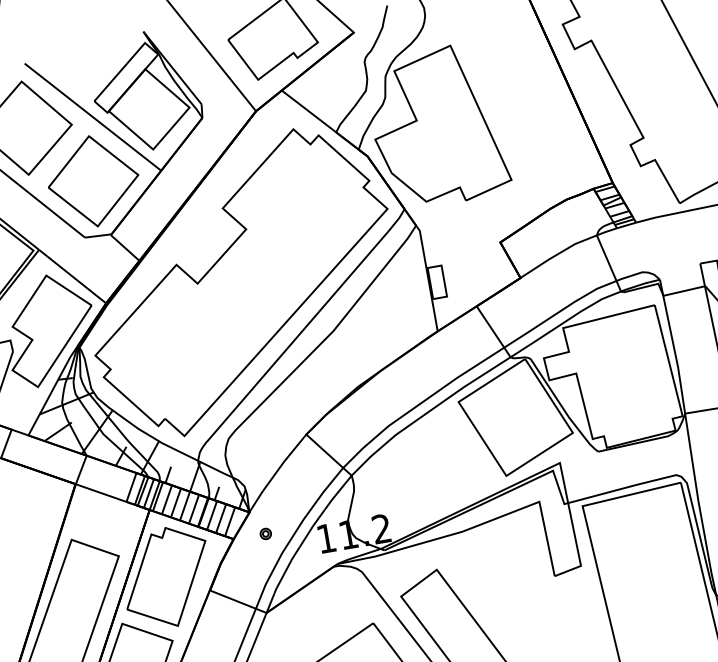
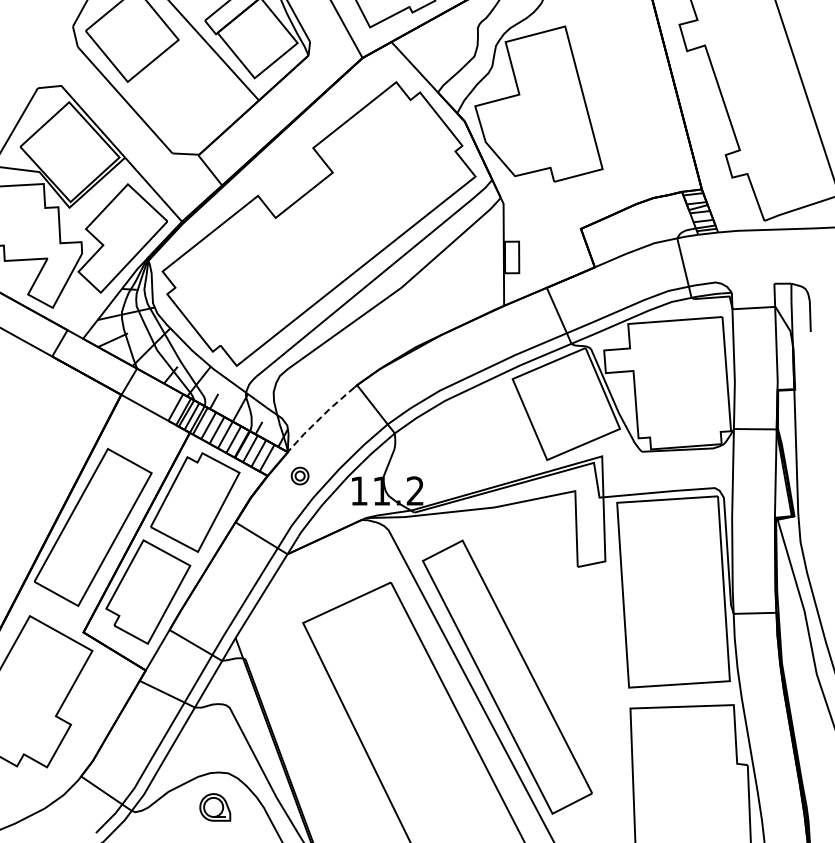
part: (93, 181) -> (190, 99), removed
line: (274, 473) -> (319, 418), solid -> dashed
part: (266, 534) -> (300, 476), size x1.6

